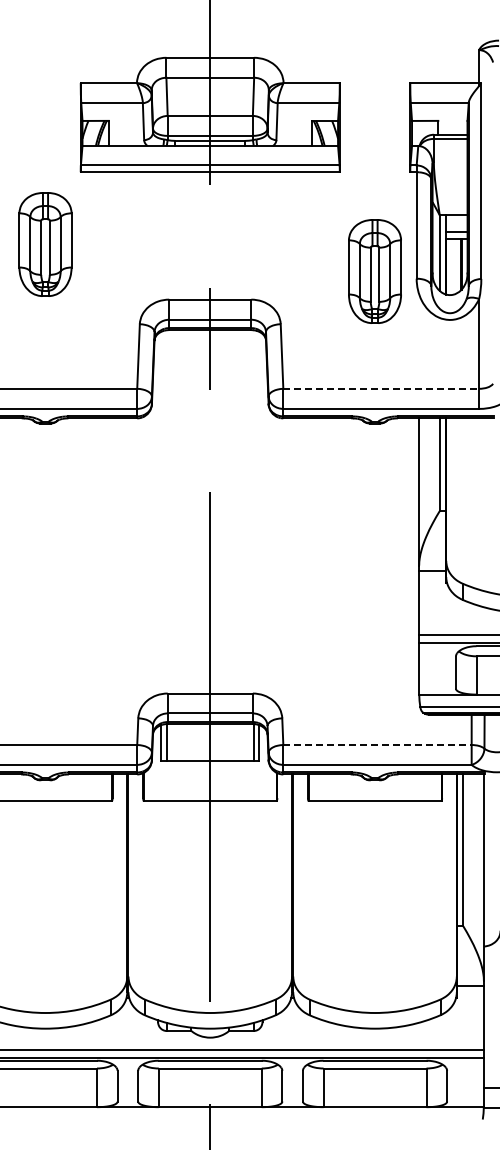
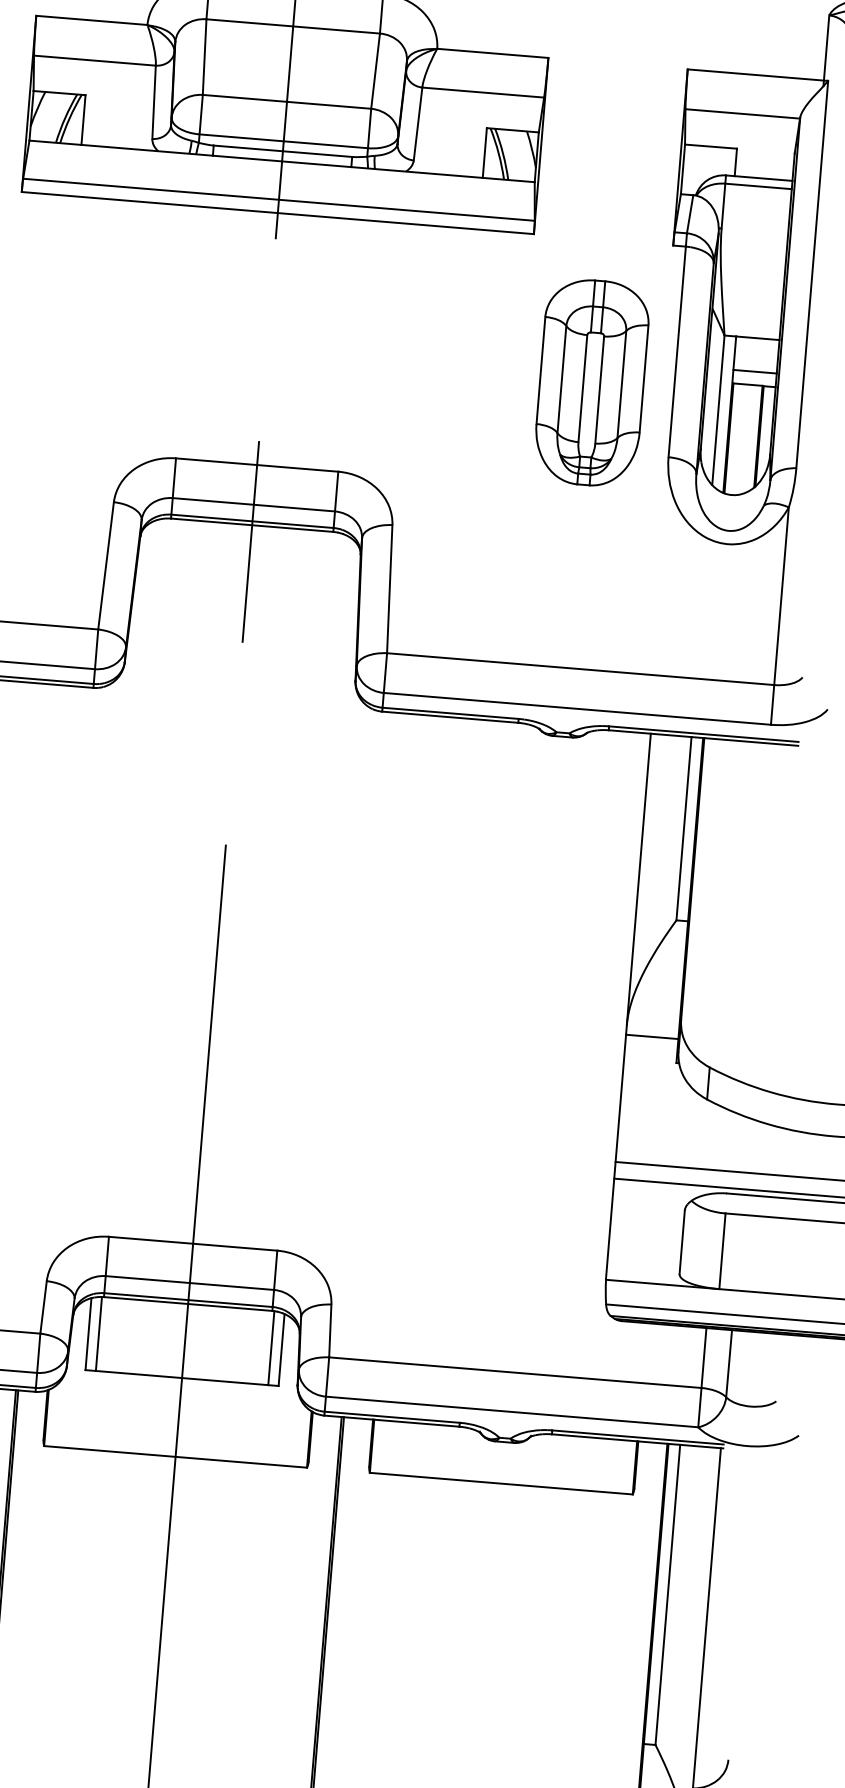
part: (374, 271) -> (590, 382), moved
line: (381, 388) -> (581, 668), dashed -> solid
line: (377, 745) -> (515, 1373), dashed -> solid

